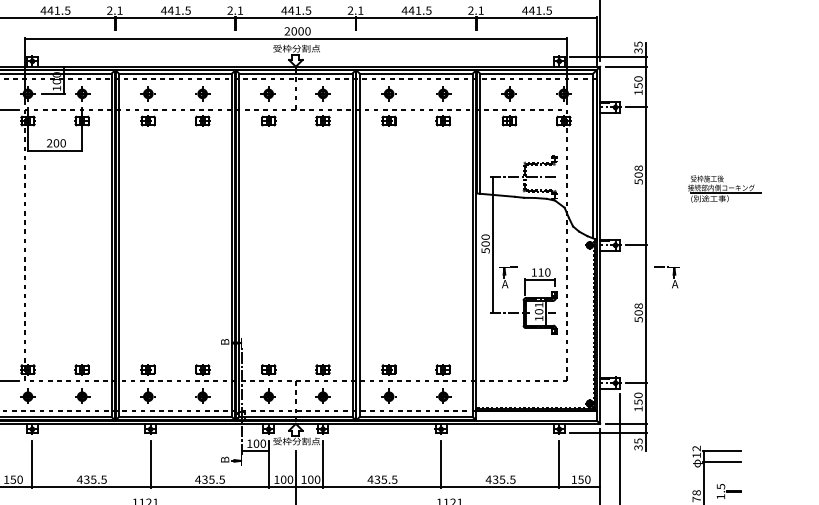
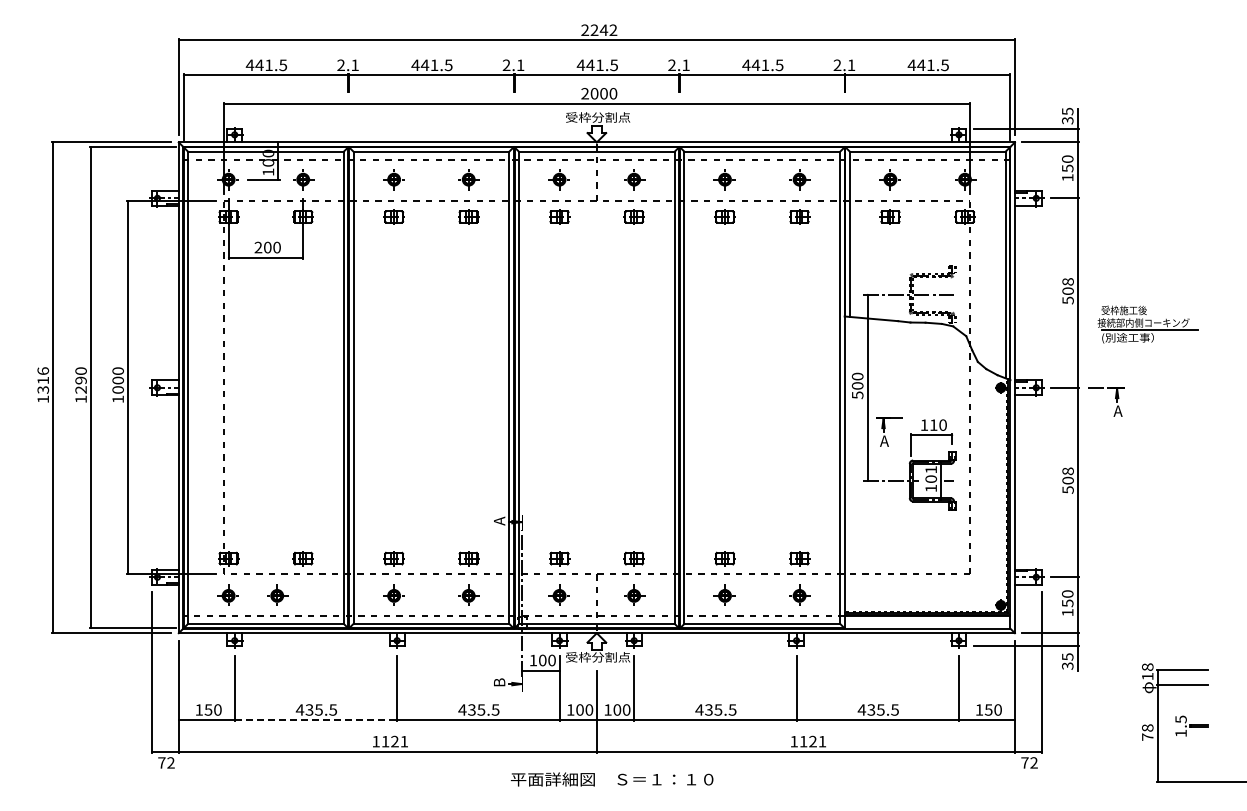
part: (724, 189) -> (1147, 324), moved
part: (673, 274) -> (1115, 398), moved
text: (225, 341) -> (499, 520), B -> A
part: (82, 395) -> (277, 594), moved
text: (696, 448) -> (1147, 666), 12 -> 18
line: (91, 487) -> (316, 720), solid -> dashed

